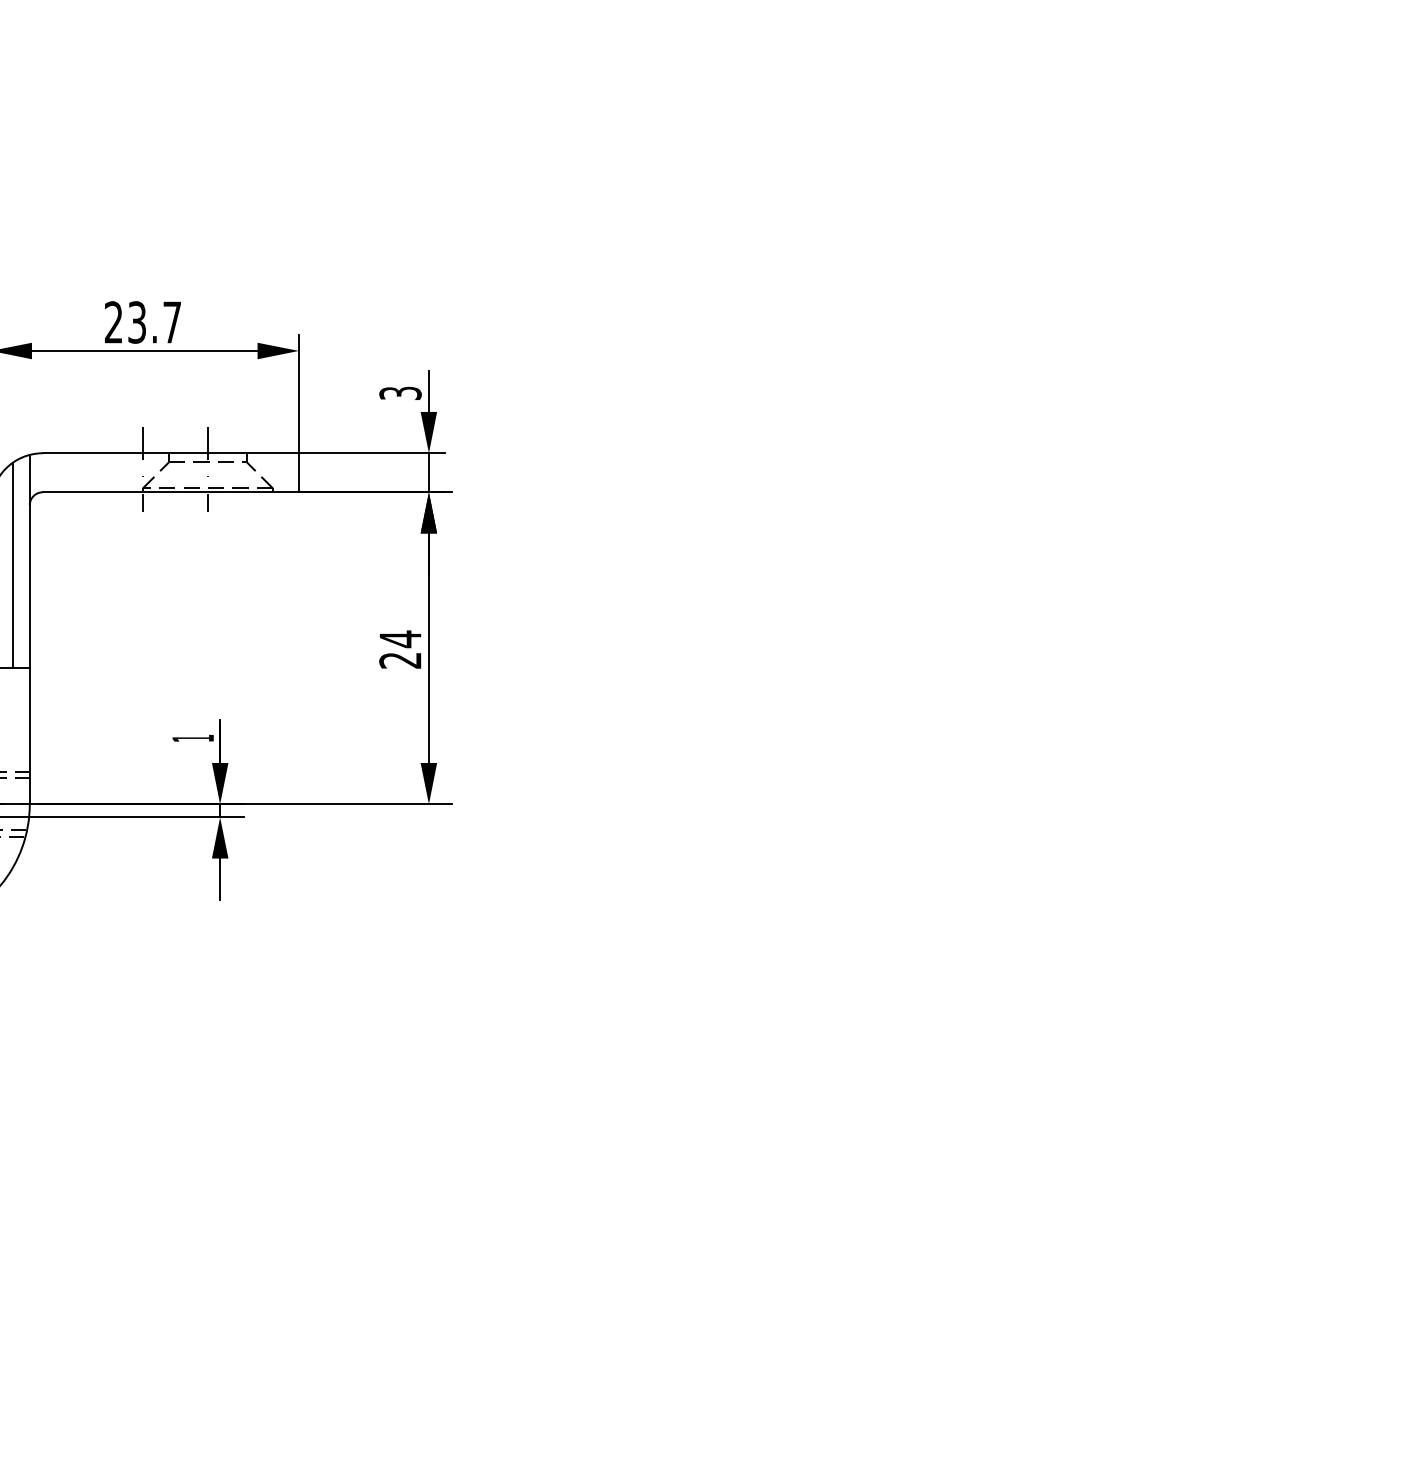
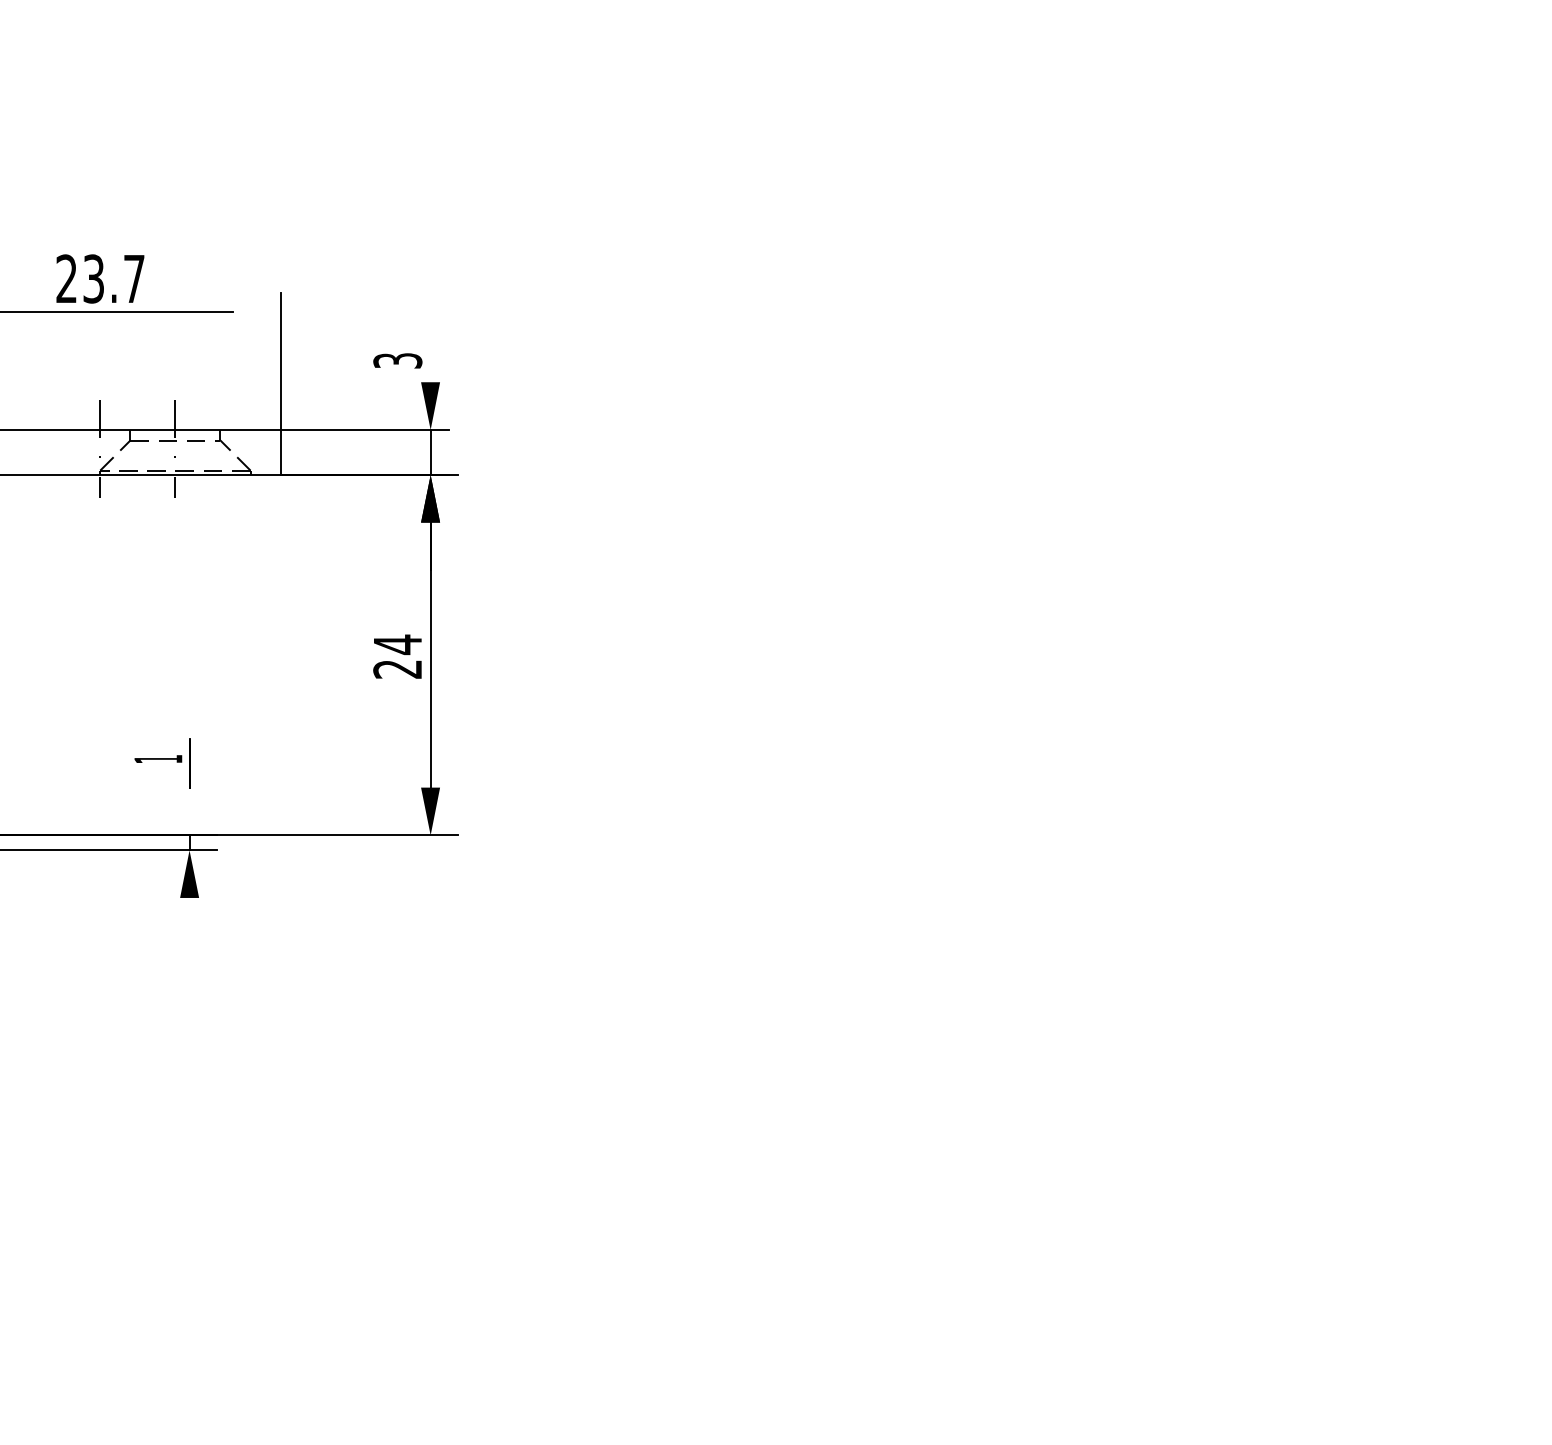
fill: (277, 350) -> (255, 311), removed
line: (428, 390) -> (430, 357), removed
fill: (219, 783) -> (188, 811), removed
line: (220, 878) -> (189, 921), removed

